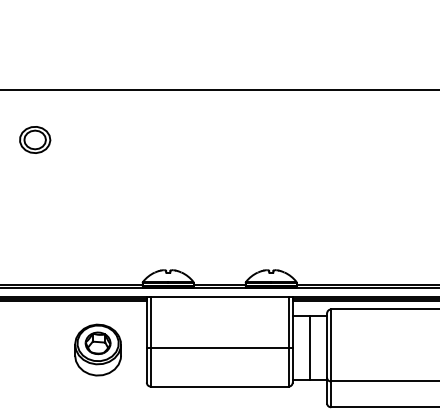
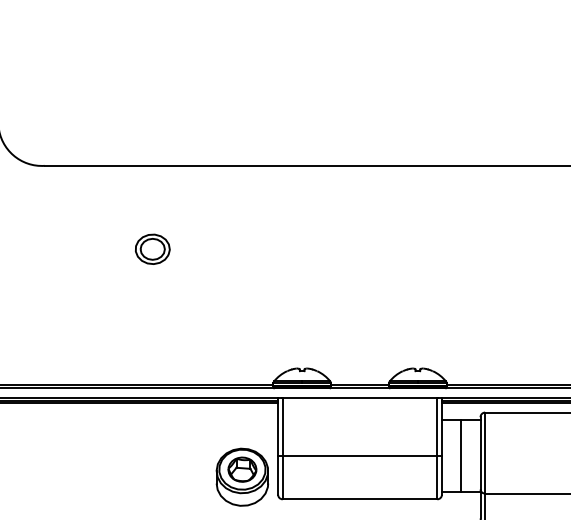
part: (34, 139) -> (152, 248), moved
part: (98, 349) -> (242, 476), moved

